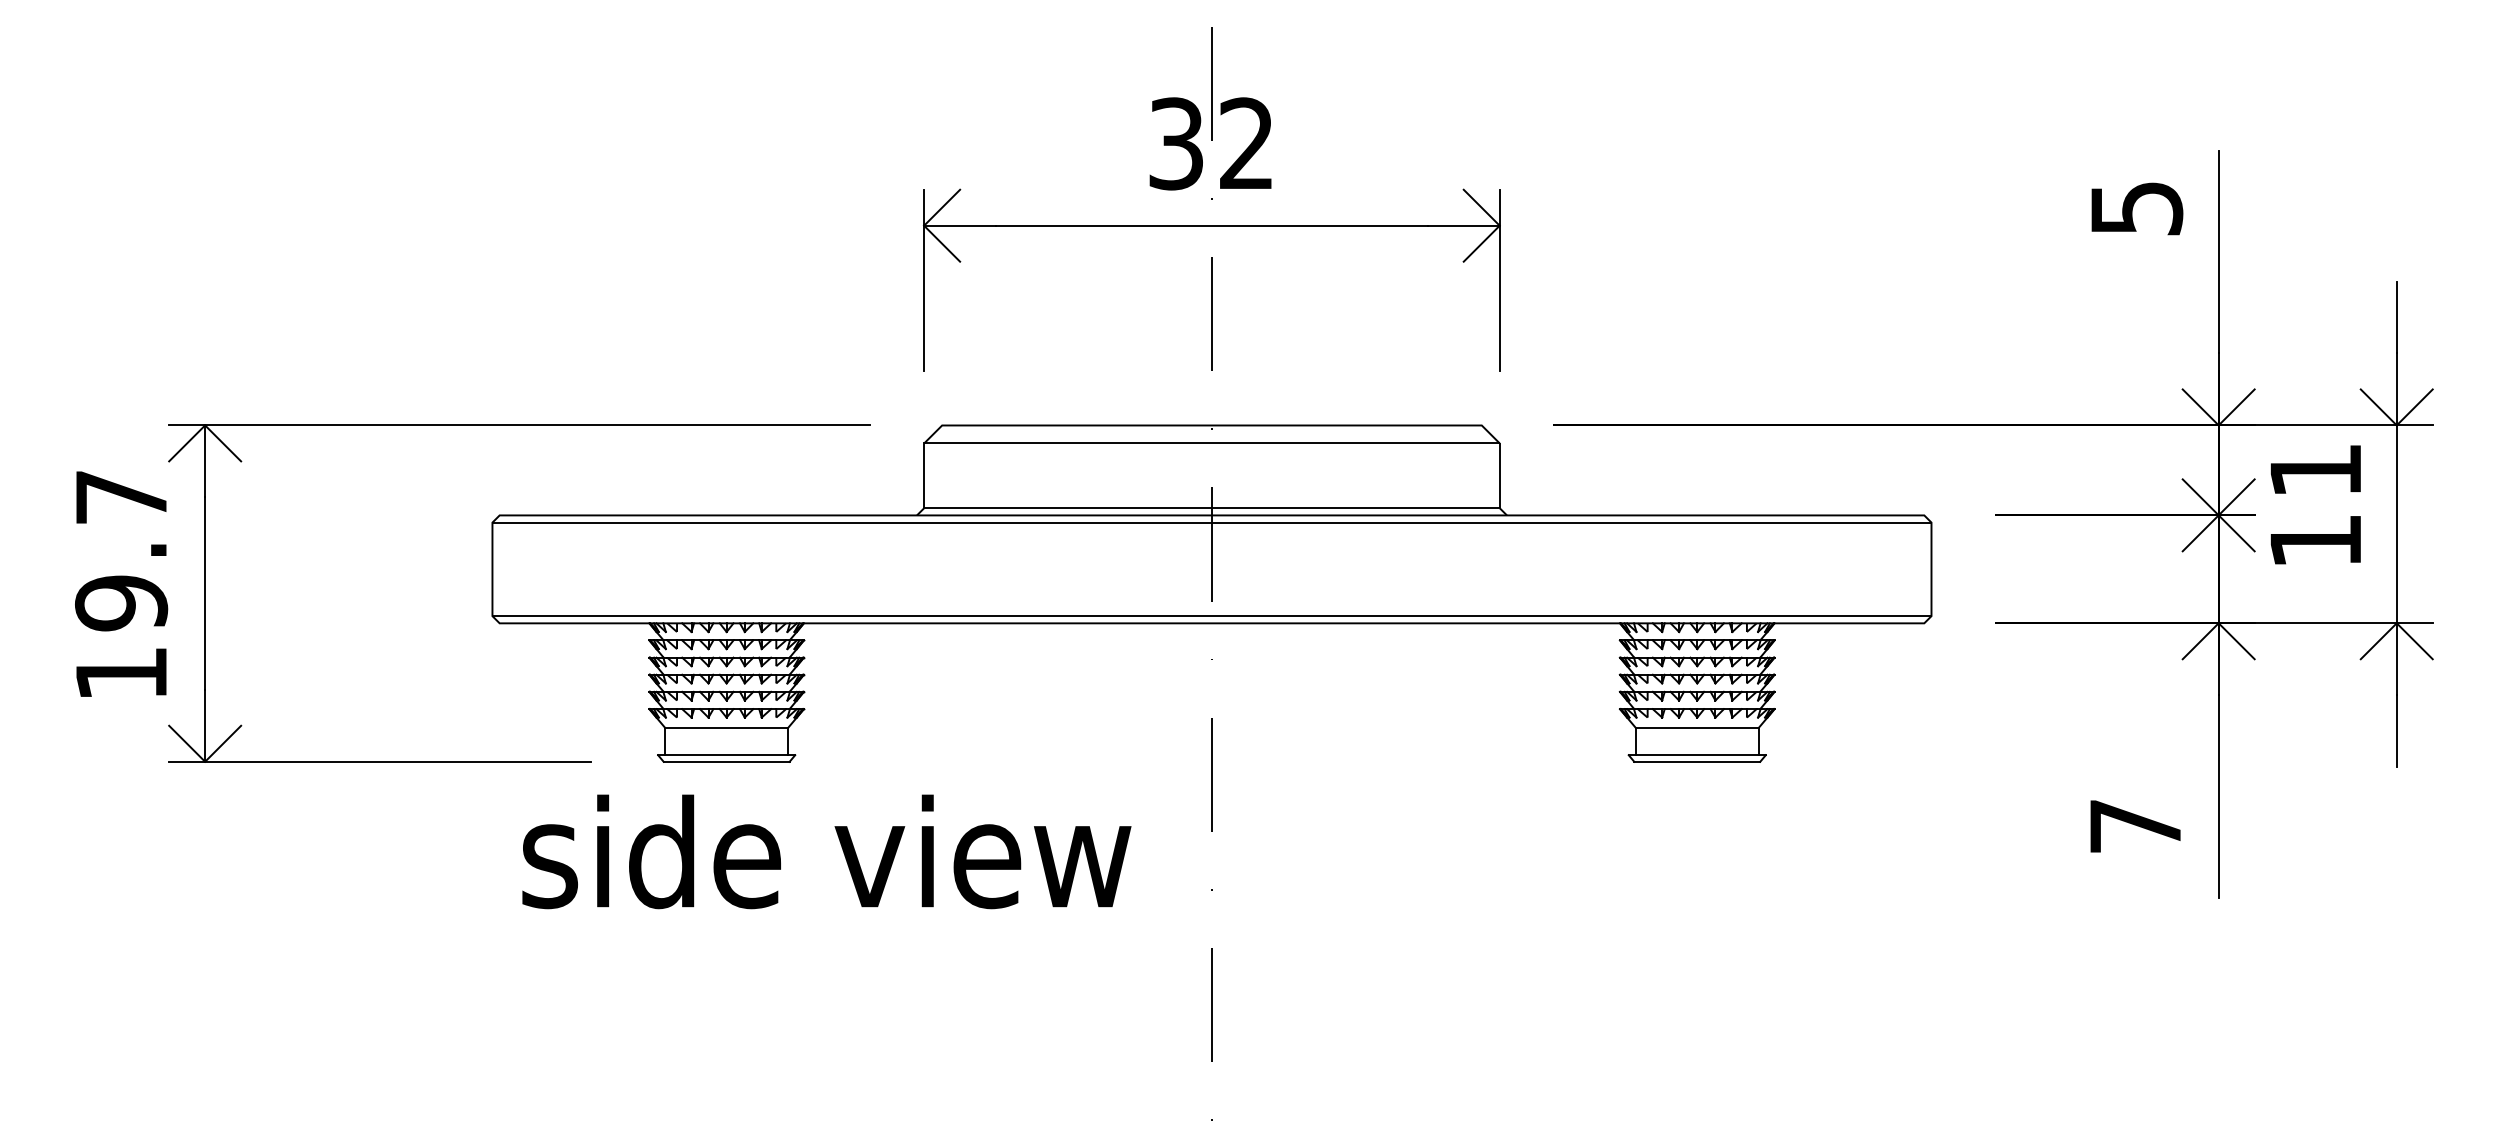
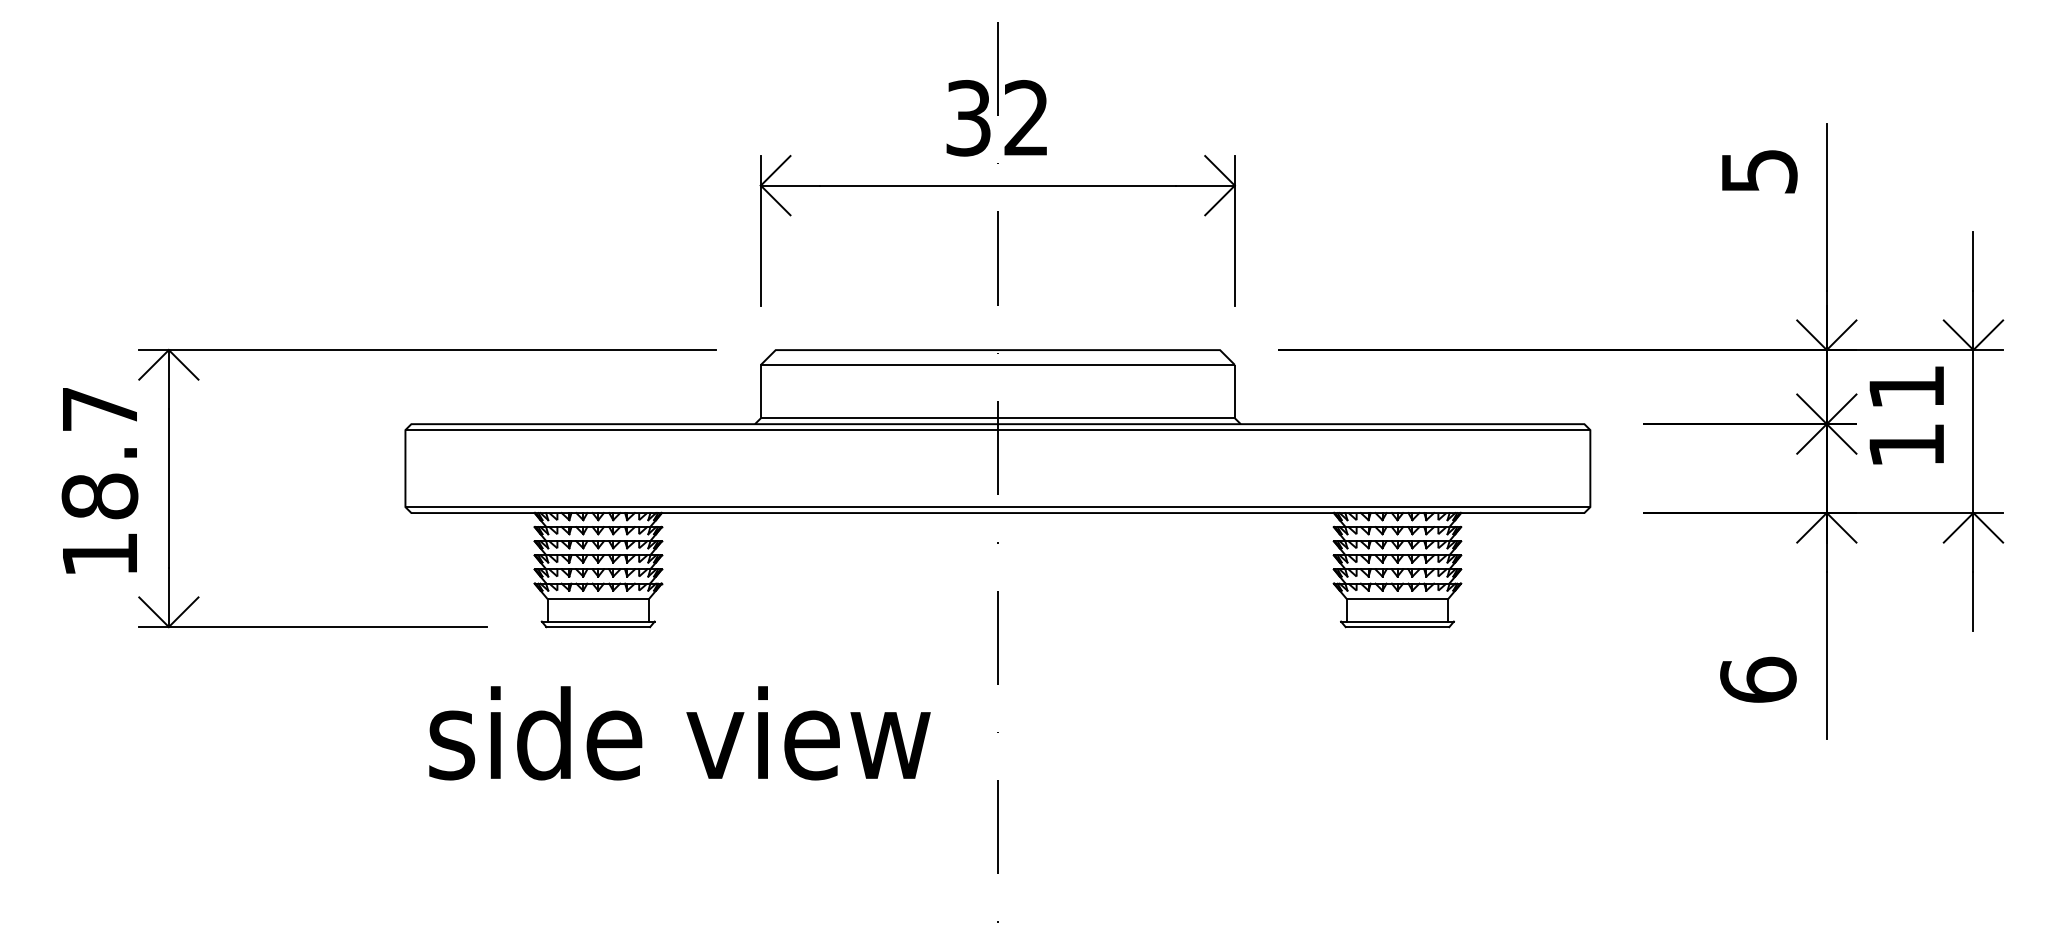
text: (121, 603) -> (99, 496), 19.7 -> 18.7
text: (2135, 825) -> (1758, 679), 7 -> 6
text: (826, 851) -> (679, 733), moved

